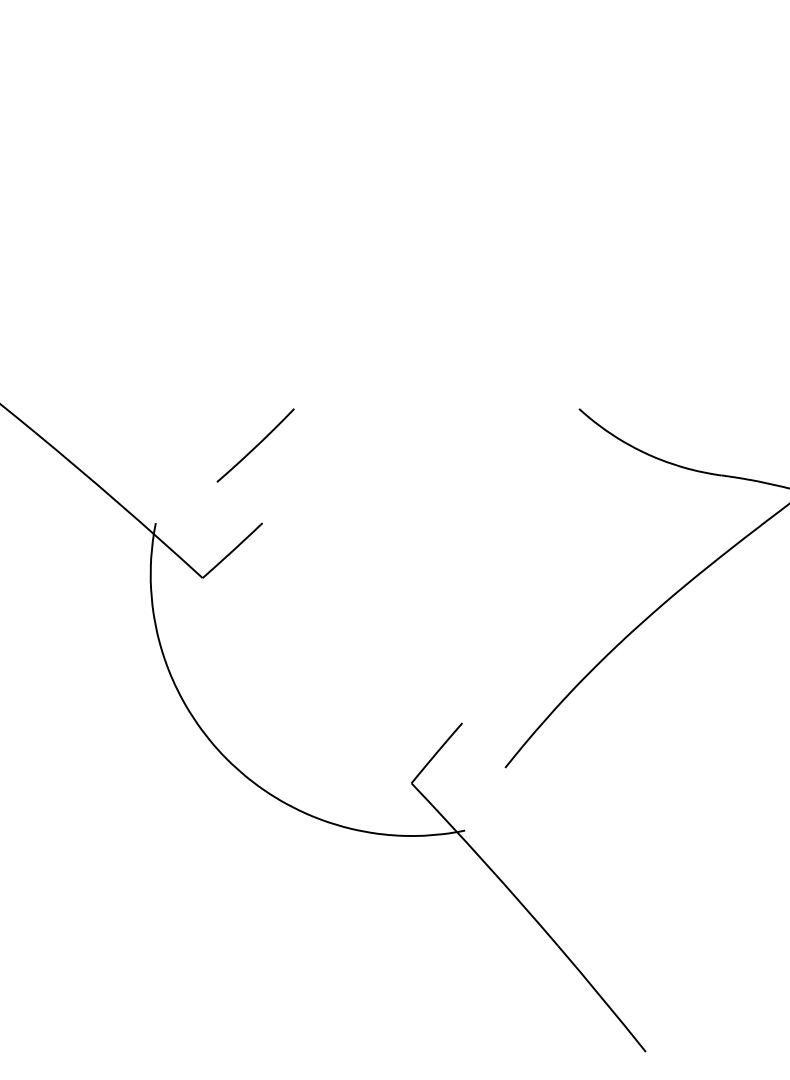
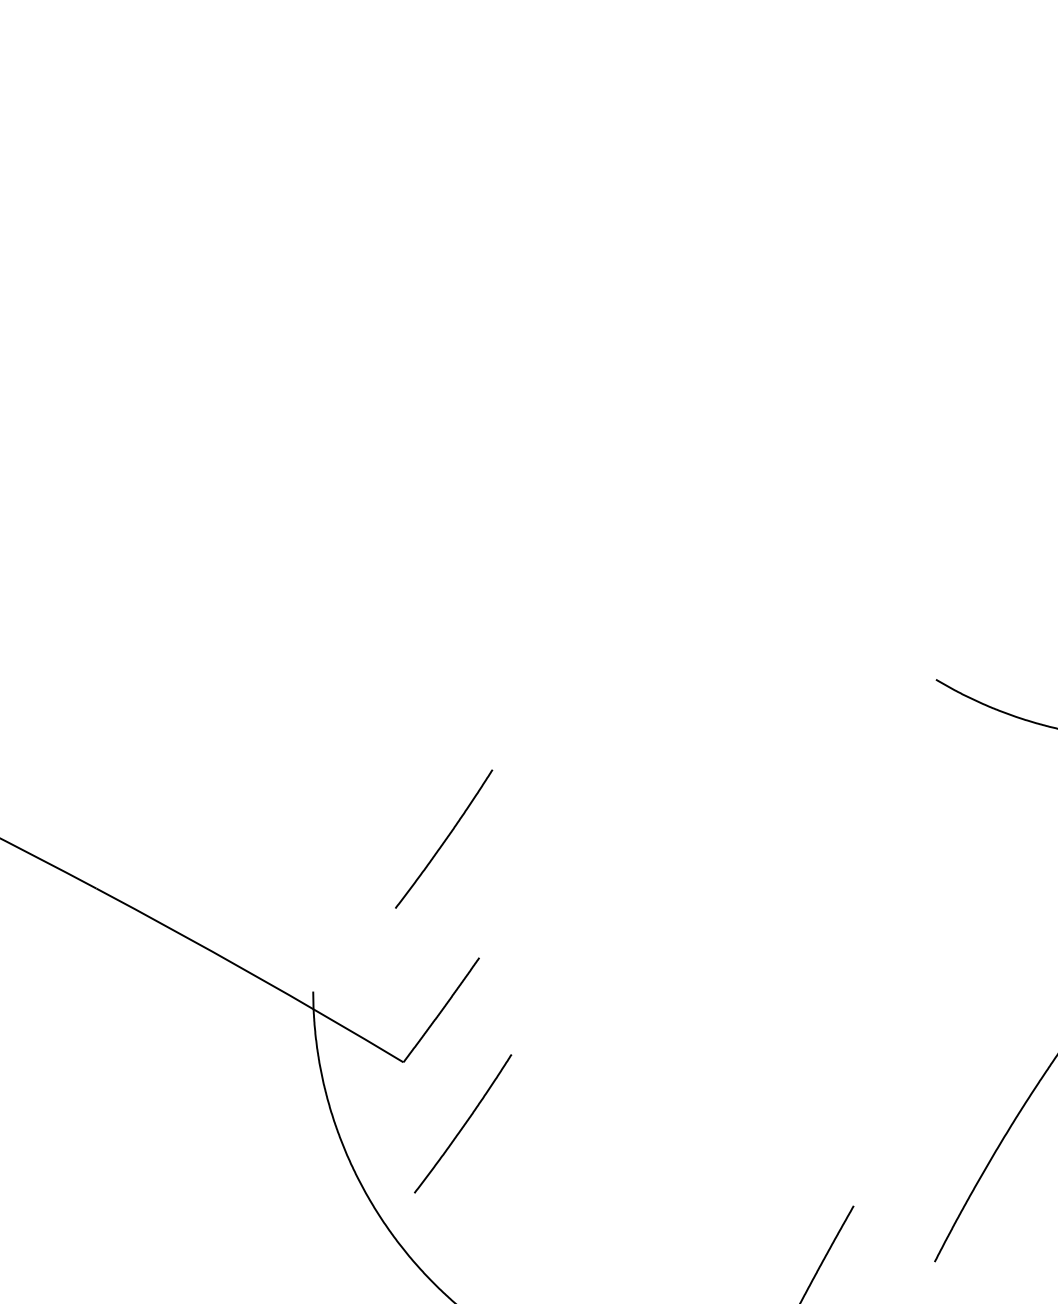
line: (231, 623) -> (462, 1123), added

